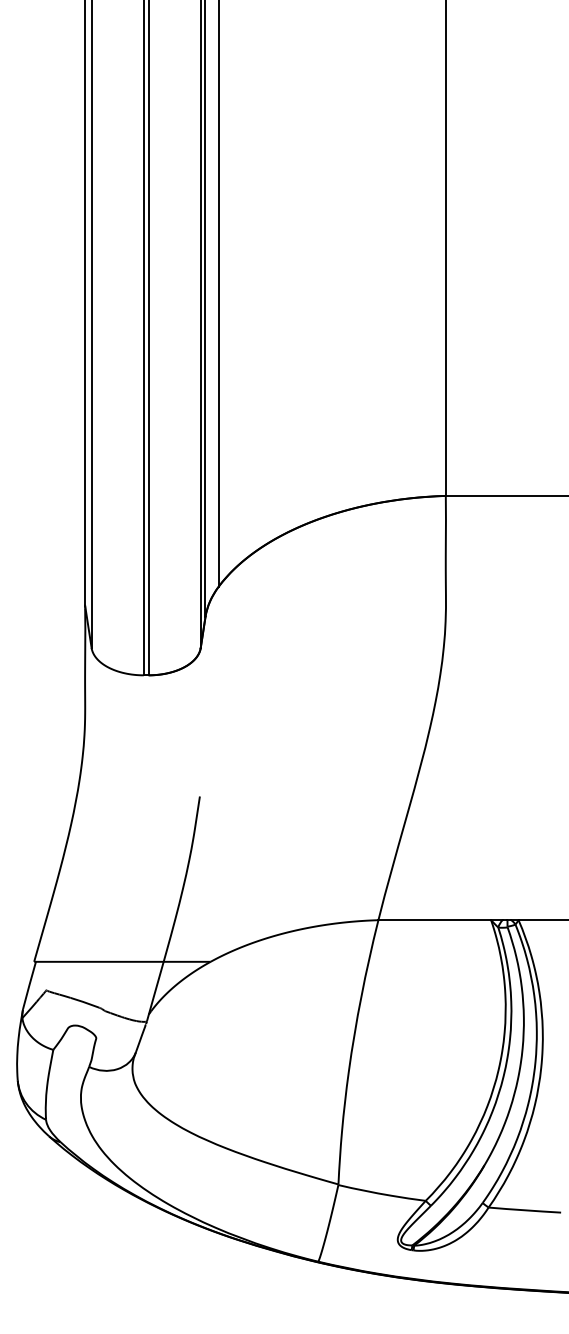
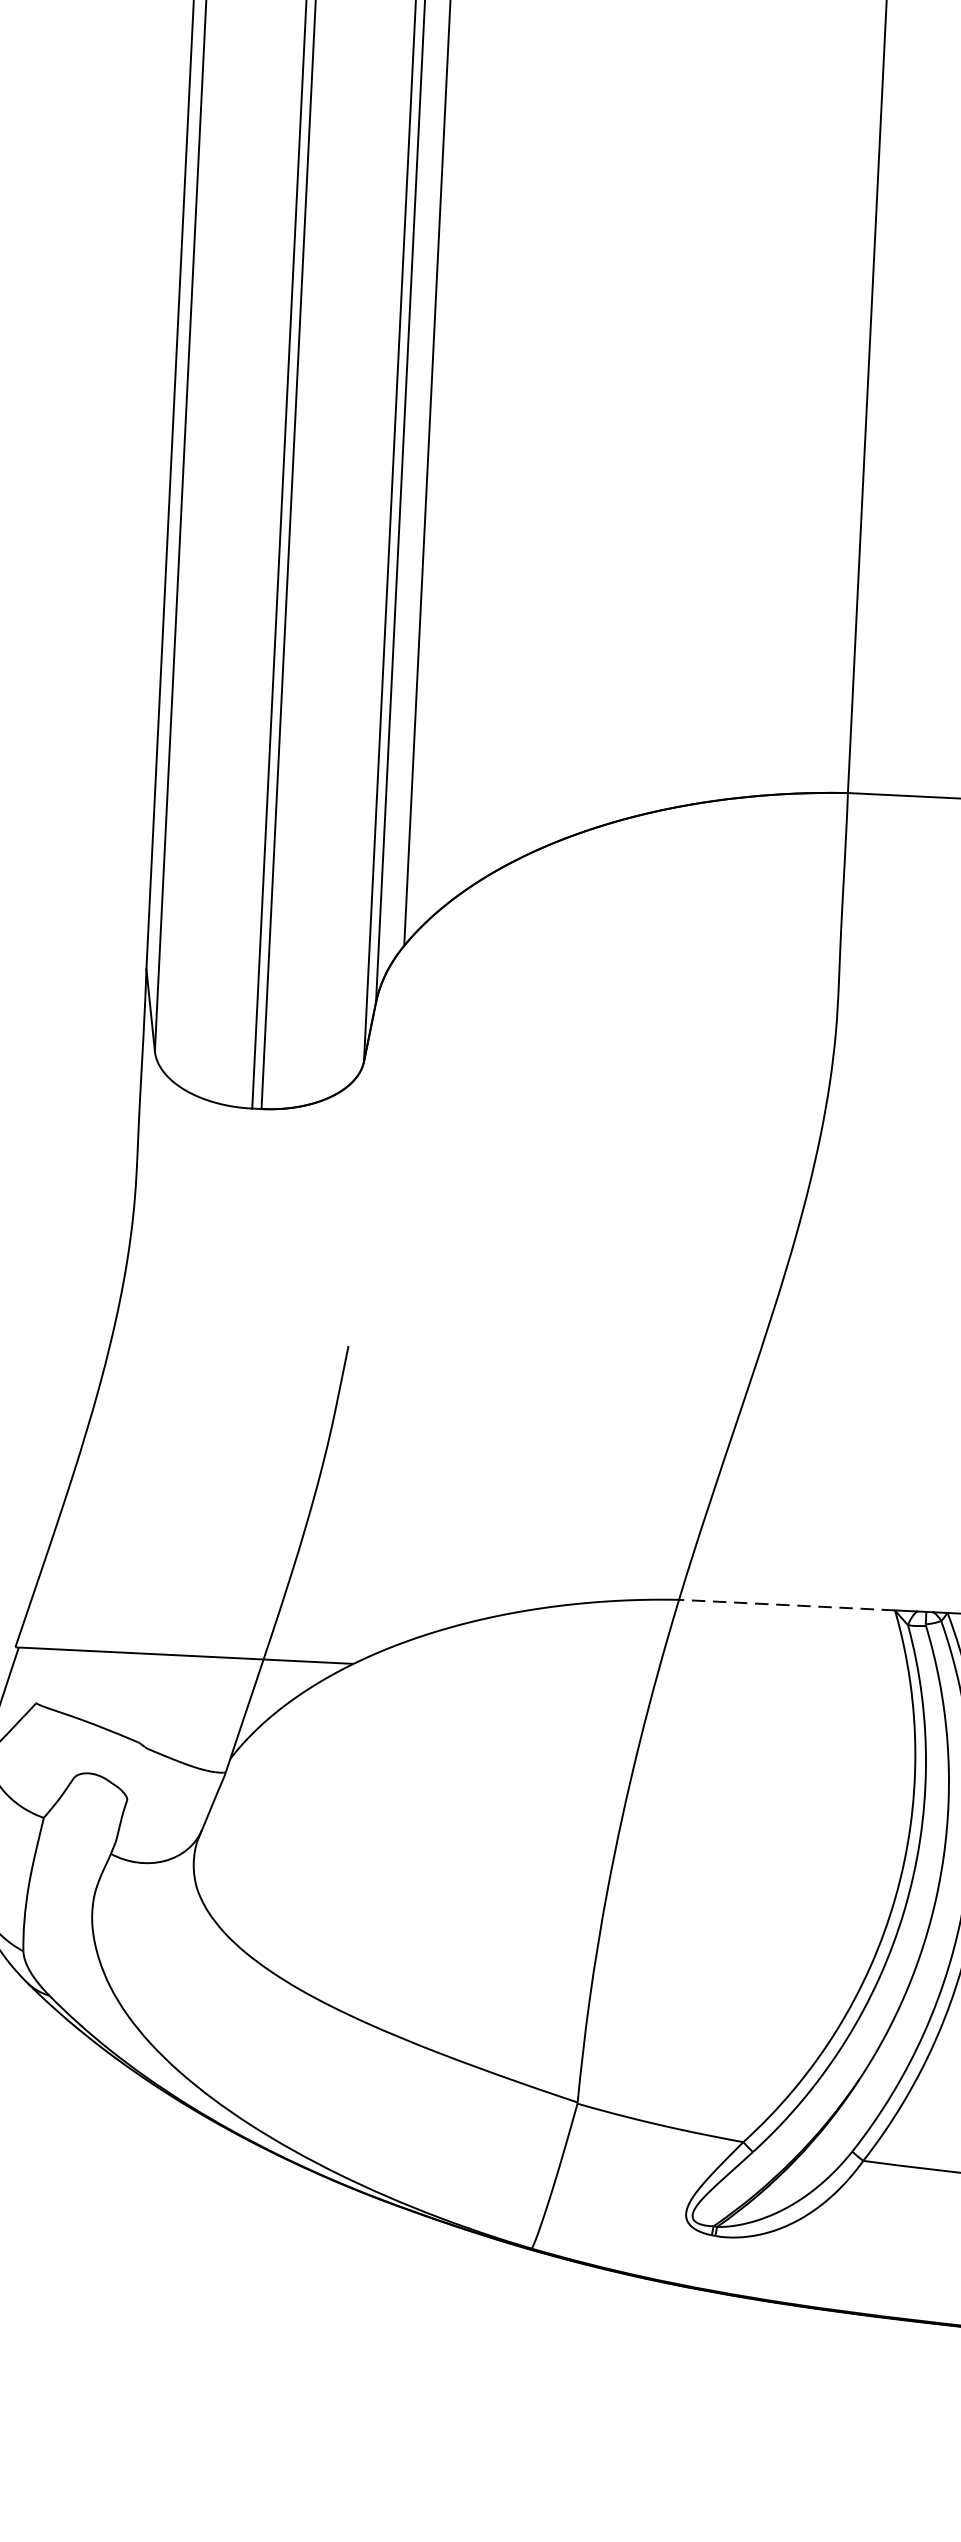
line: (434, 920) -> (786, 1605), solid -> dashed

